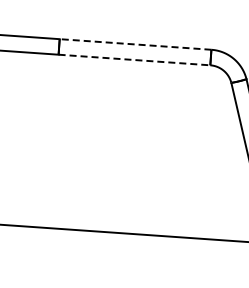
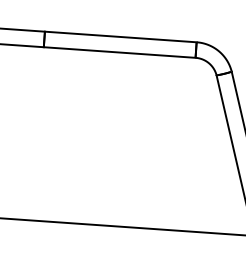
line: (135, 44) -> (120, 37), dashed -> solid
line: (134, 60) -> (119, 53), dashed -> solid

